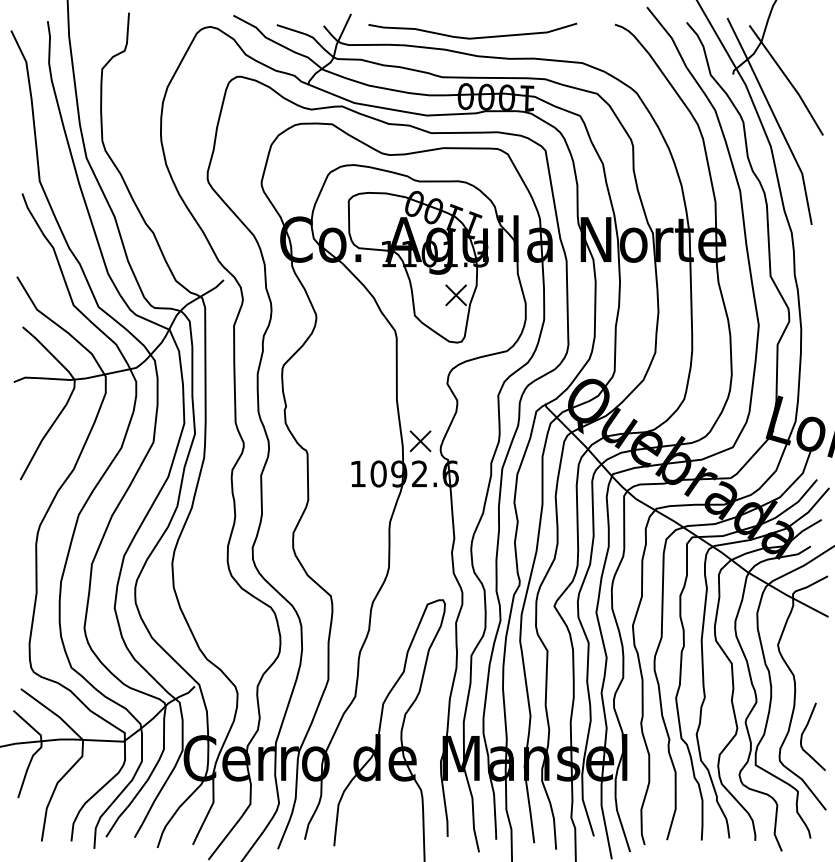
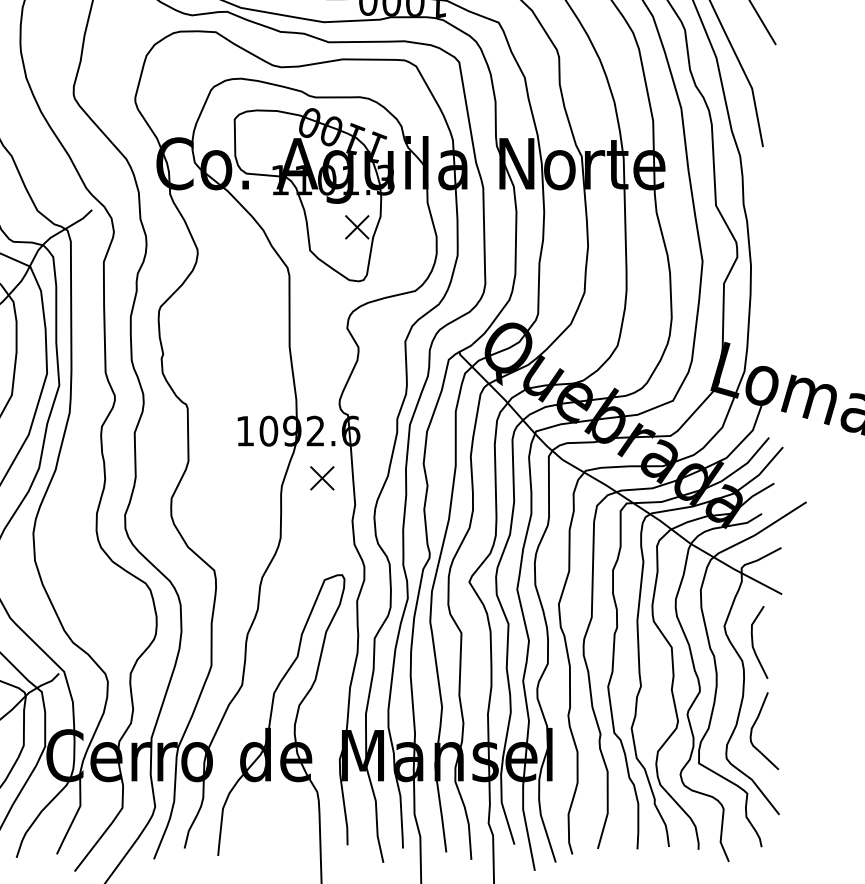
part: (420, 441) -> (322, 478), moved
curve: (803, 659) -> (753, 642), added

